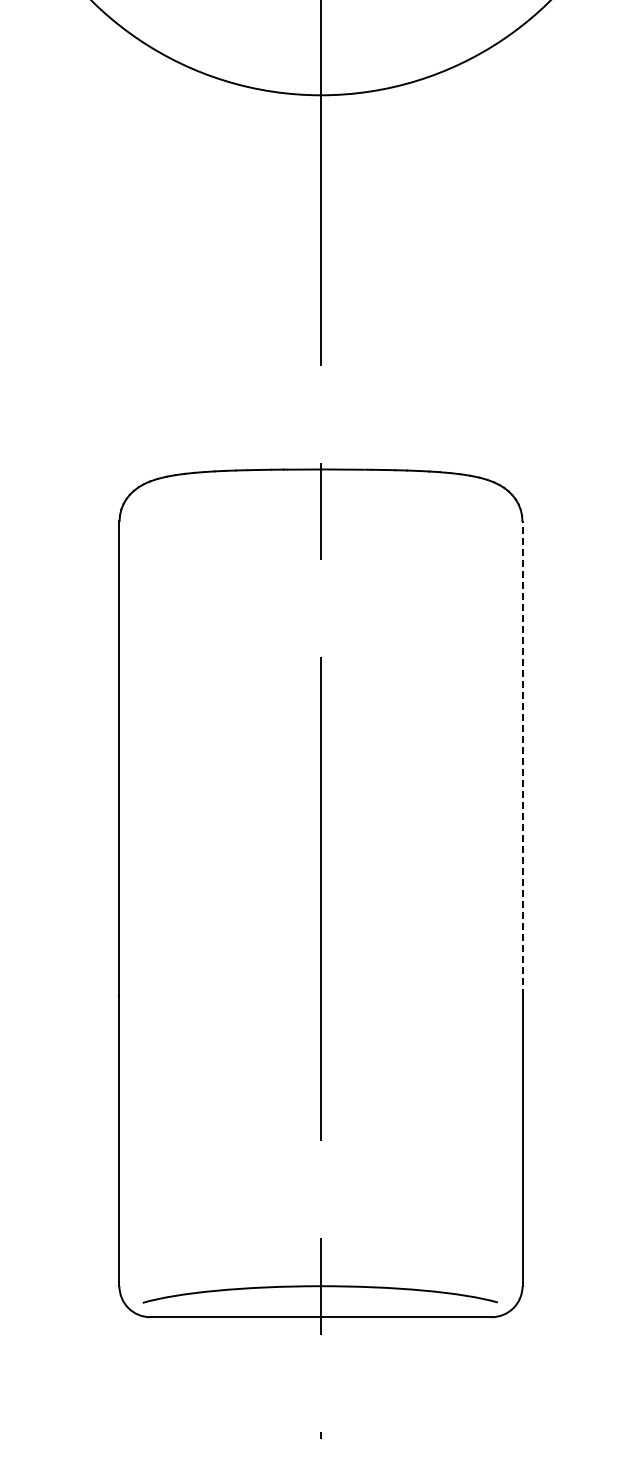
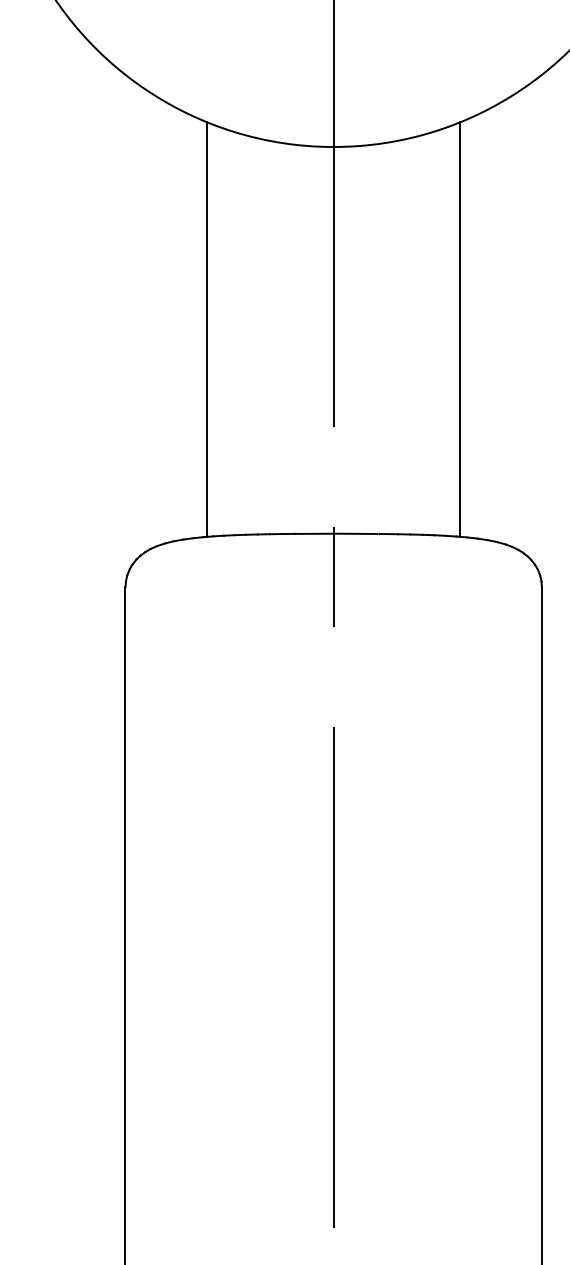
line: (198, 271) -> (207, 329), added
line: (443, 271) -> (460, 329), added
line: (522, 758) -> (541, 832), dashed -> solid

